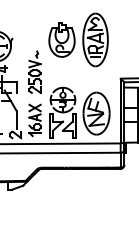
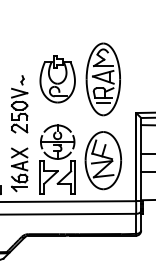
part: (78, 39) -> (80, 78), moved

